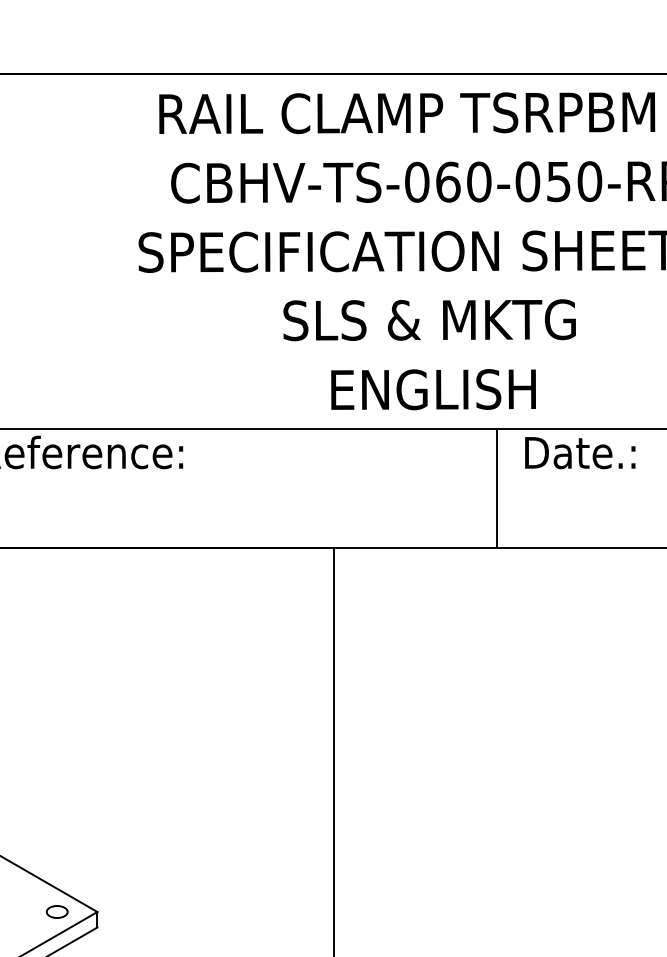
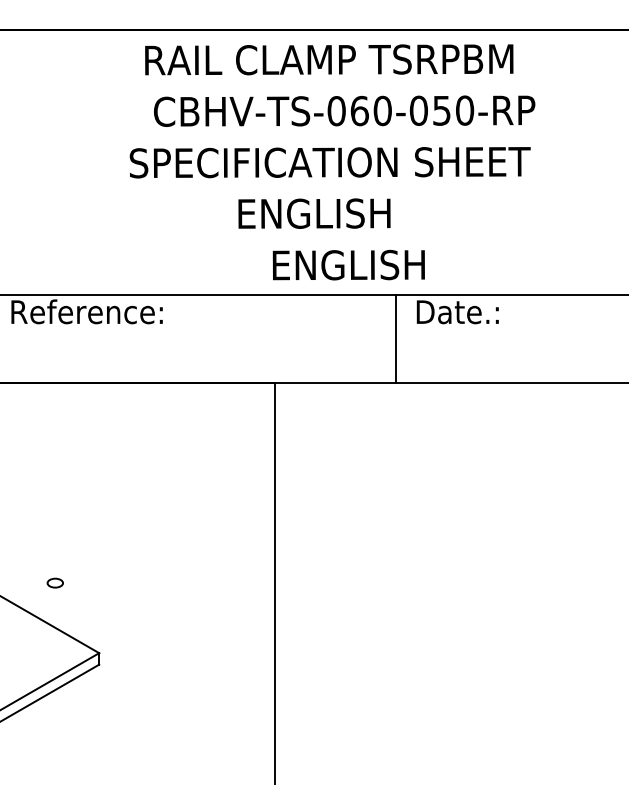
text: (429, 320) -> (345, 213), SLS & MKTG -> ENGLISH
part: (56, 911) -> (54, 582), moved

